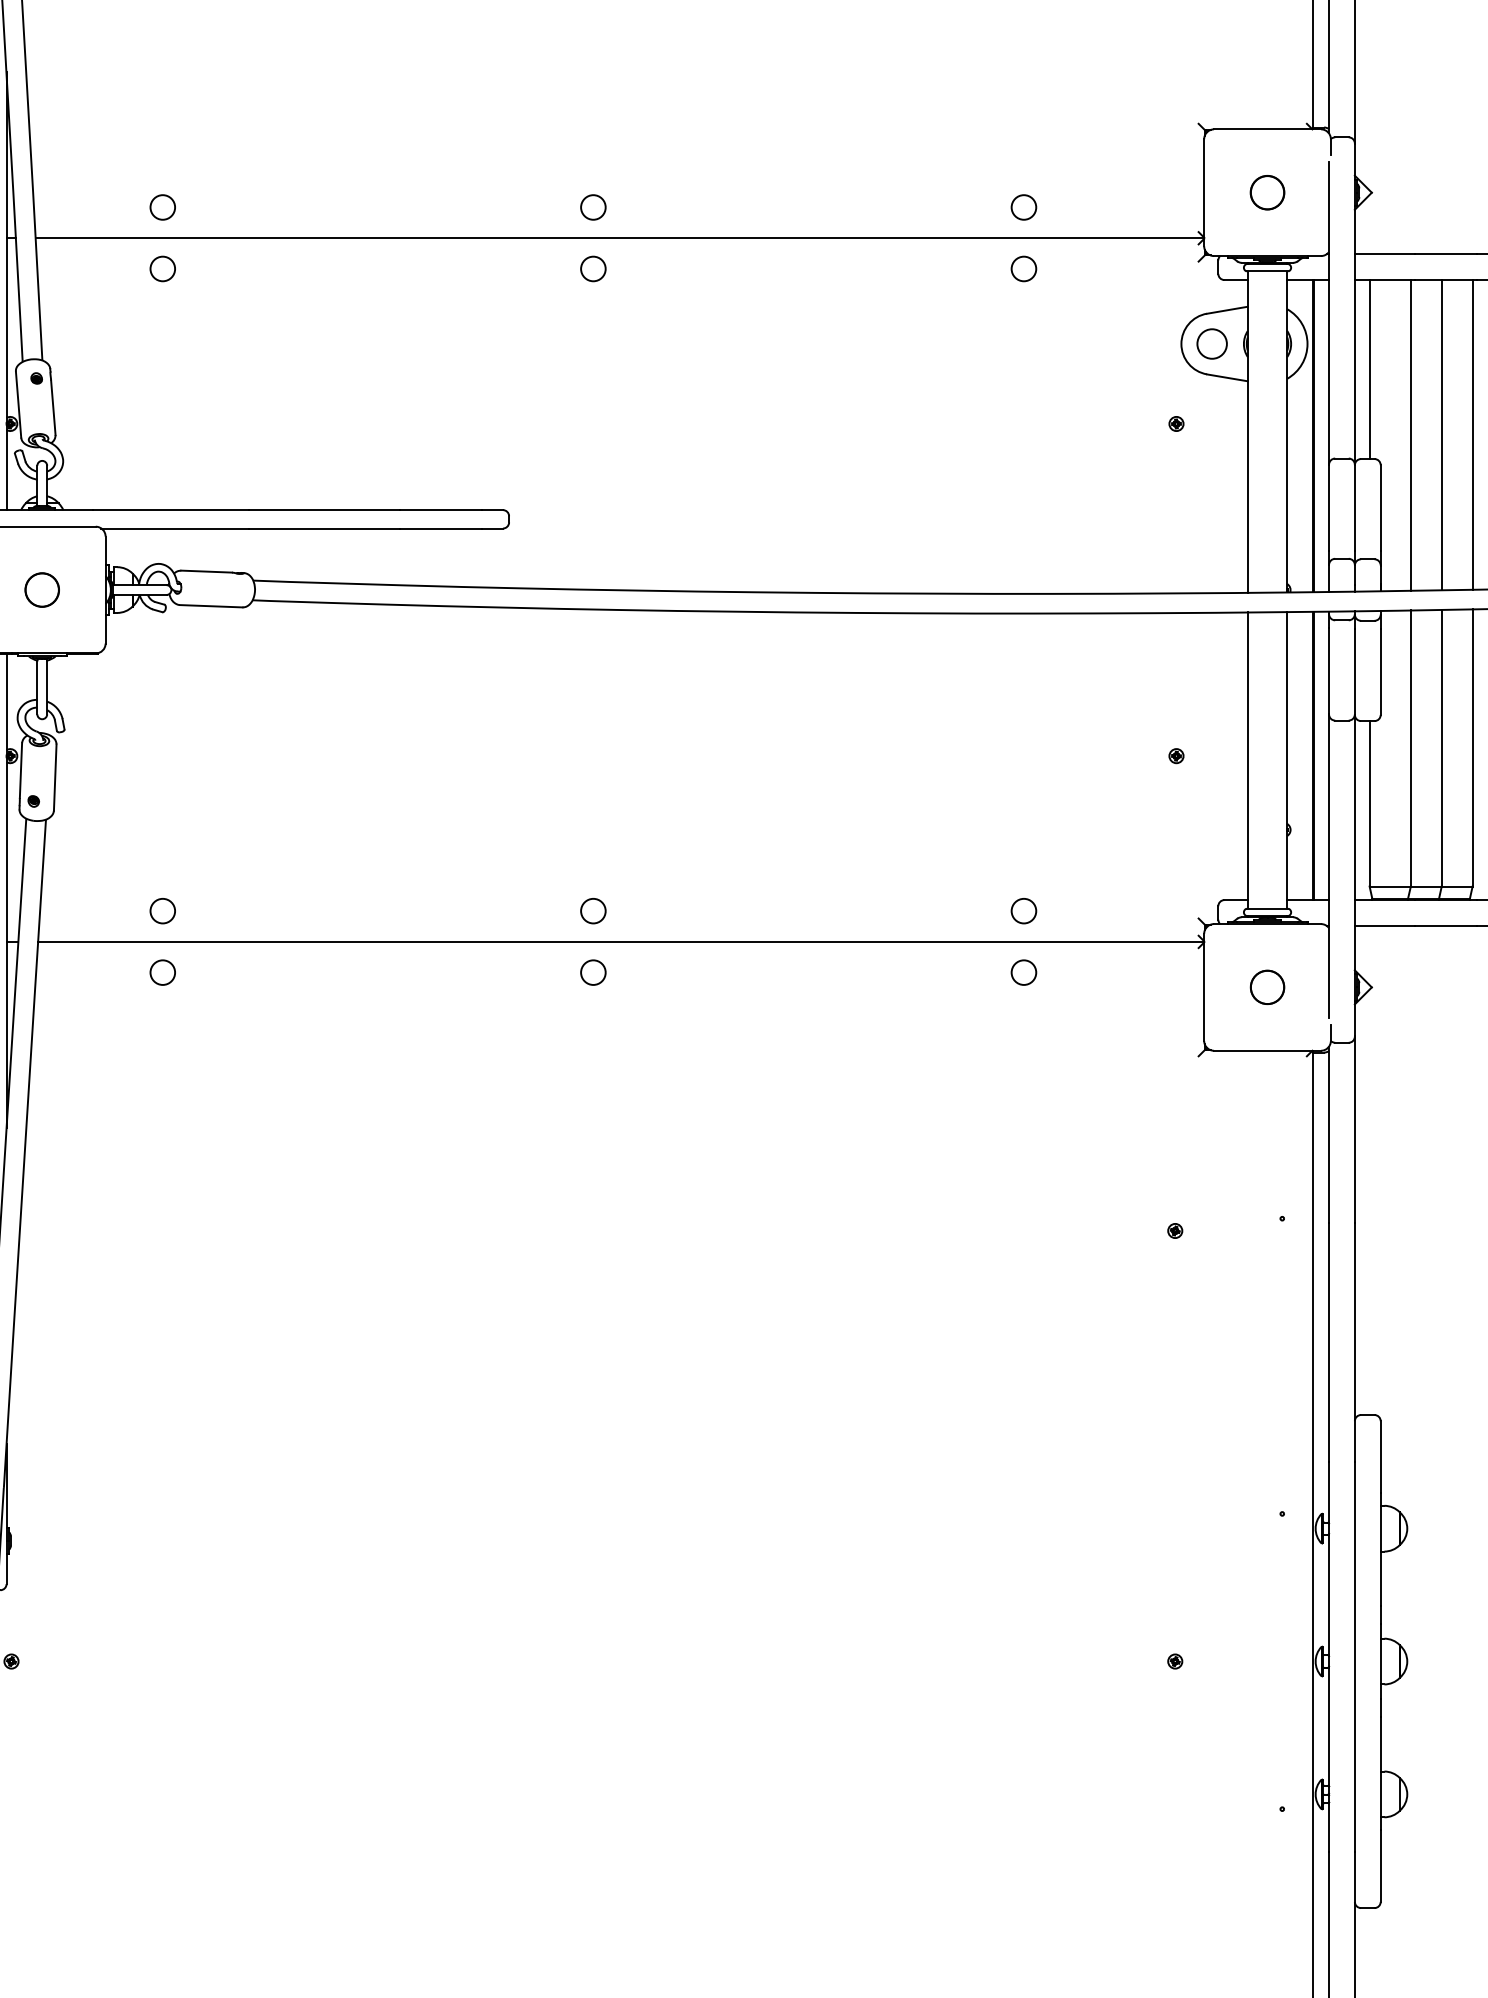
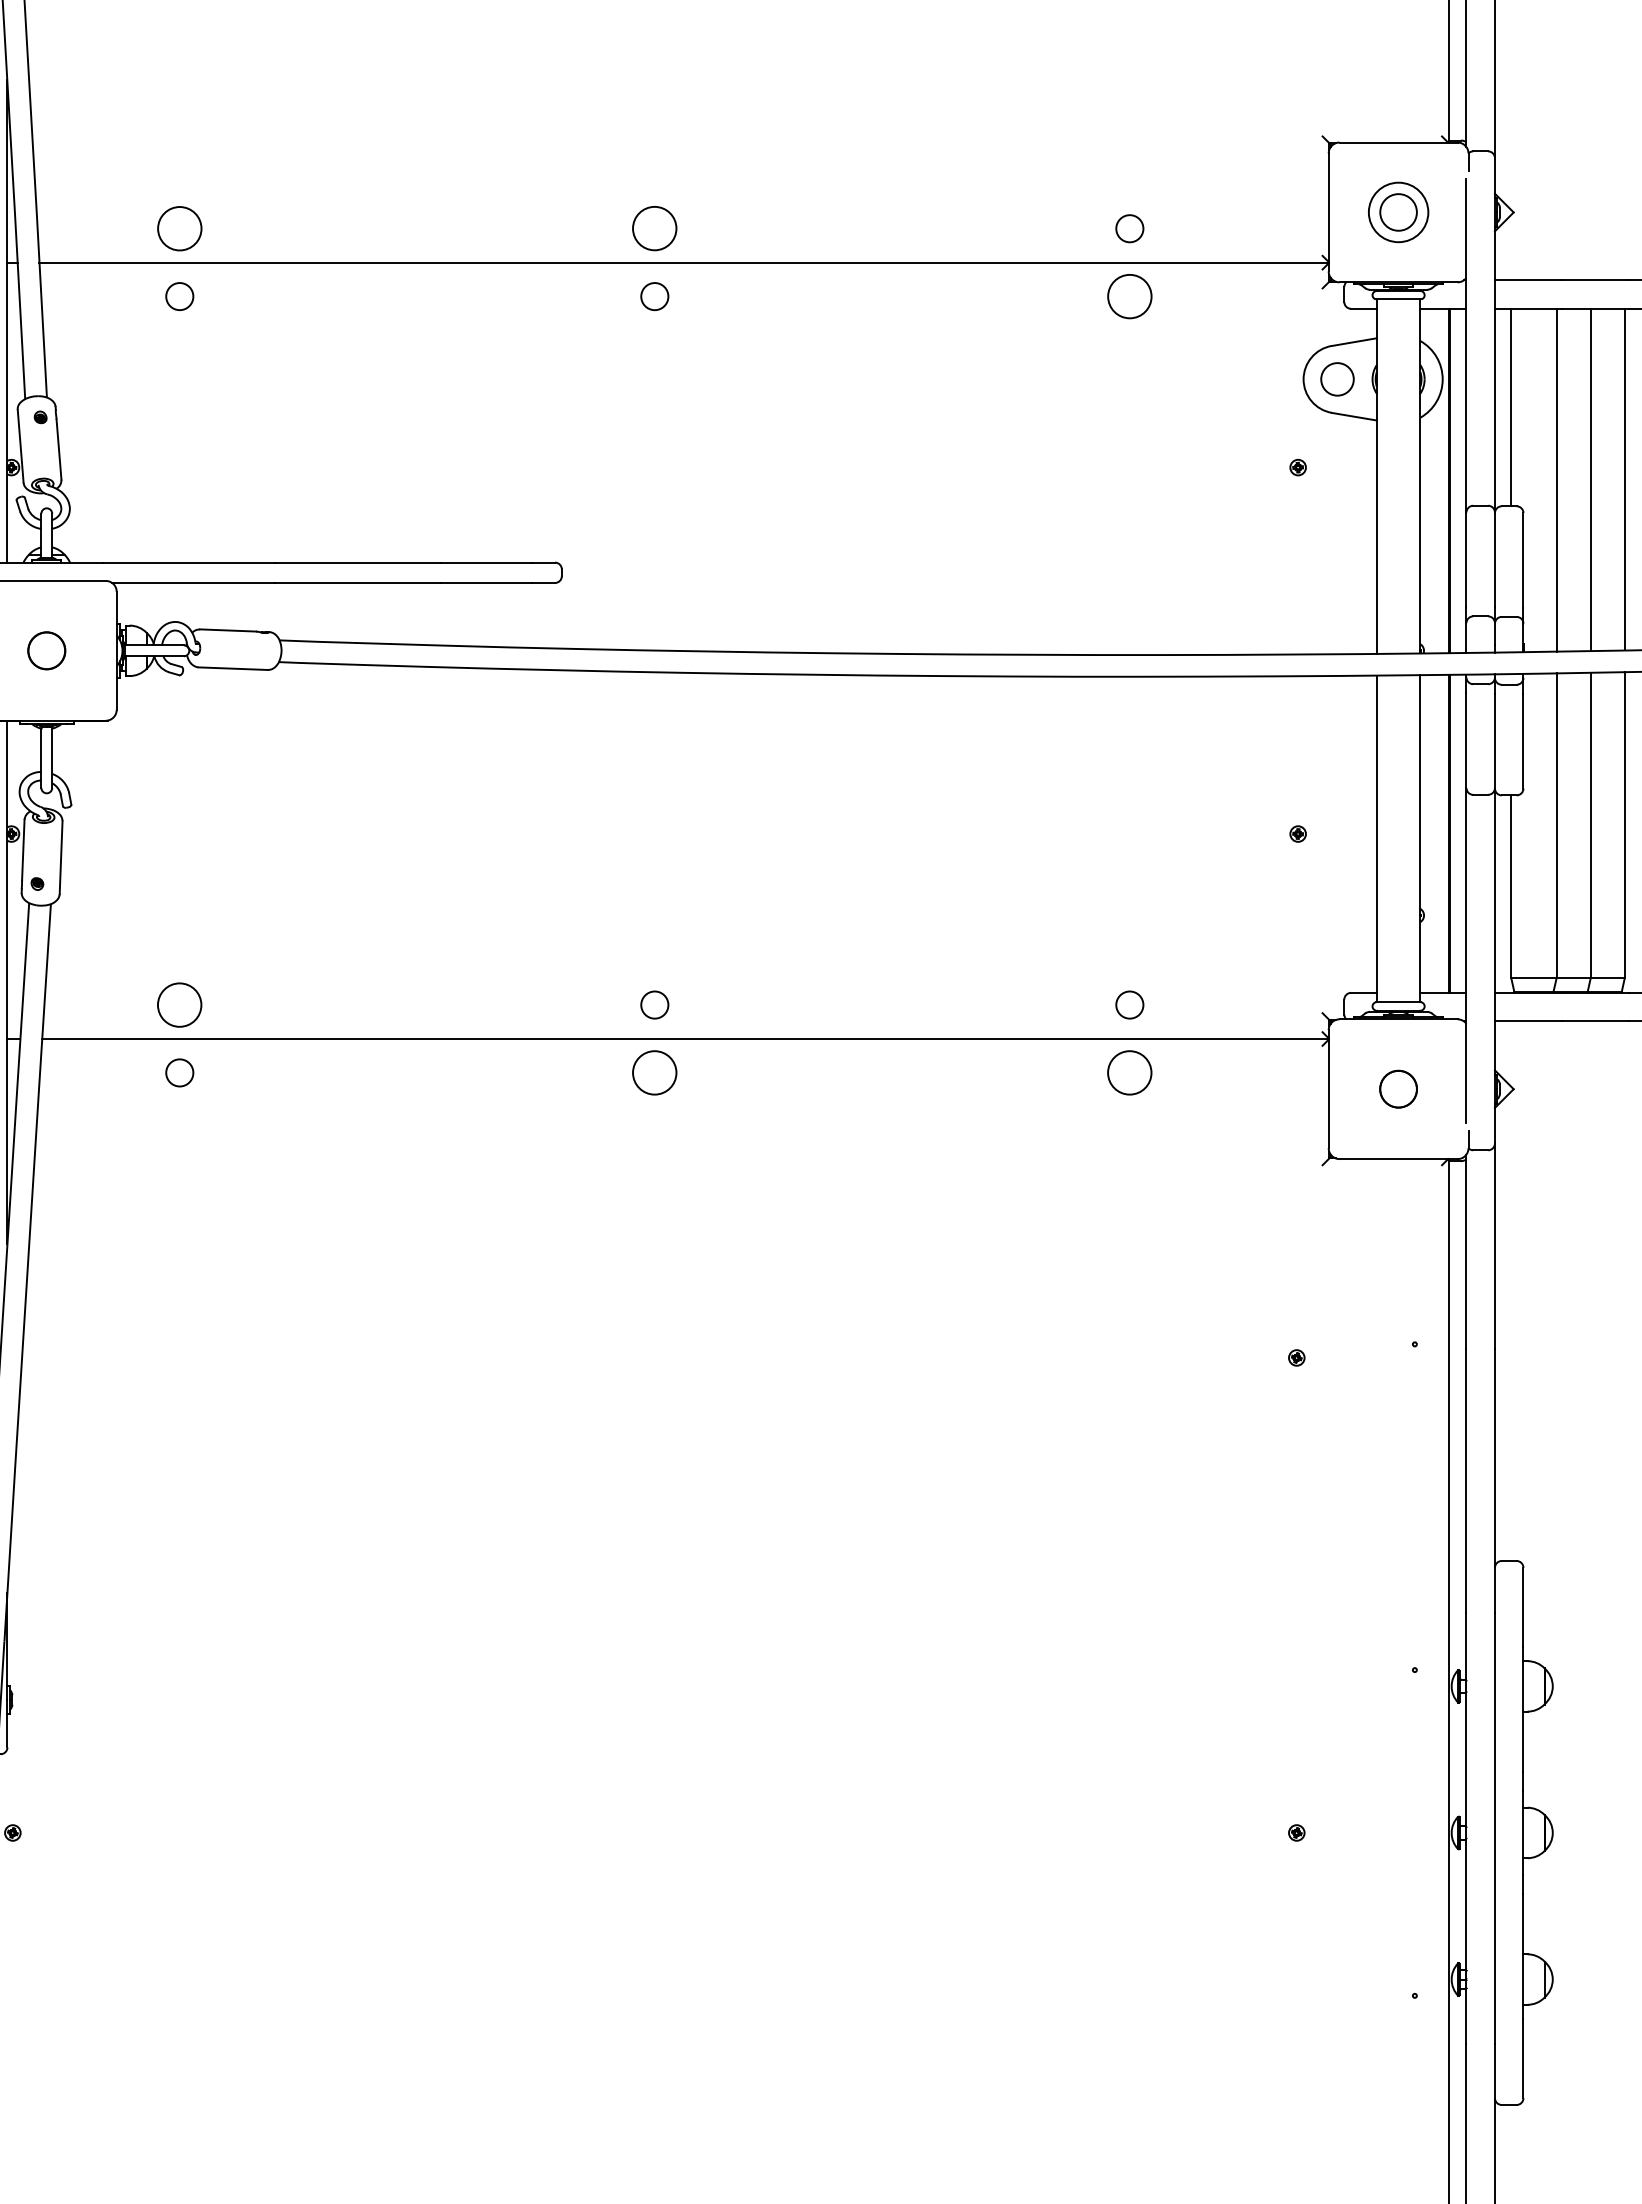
circle: (1267, 192) -> (1398, 212), size x1.6
circle: (162, 207) -> (179, 228), size x1.6
circle: (593, 207) -> (654, 228), size x1.6
circle: (1023, 268) -> (1129, 296), size x1.6
circle: (162, 910) -> (179, 1004), size x1.6
circle: (593, 972) -> (654, 1072), size x1.6
circle: (1023, 972) -> (1129, 1072), size x1.6

